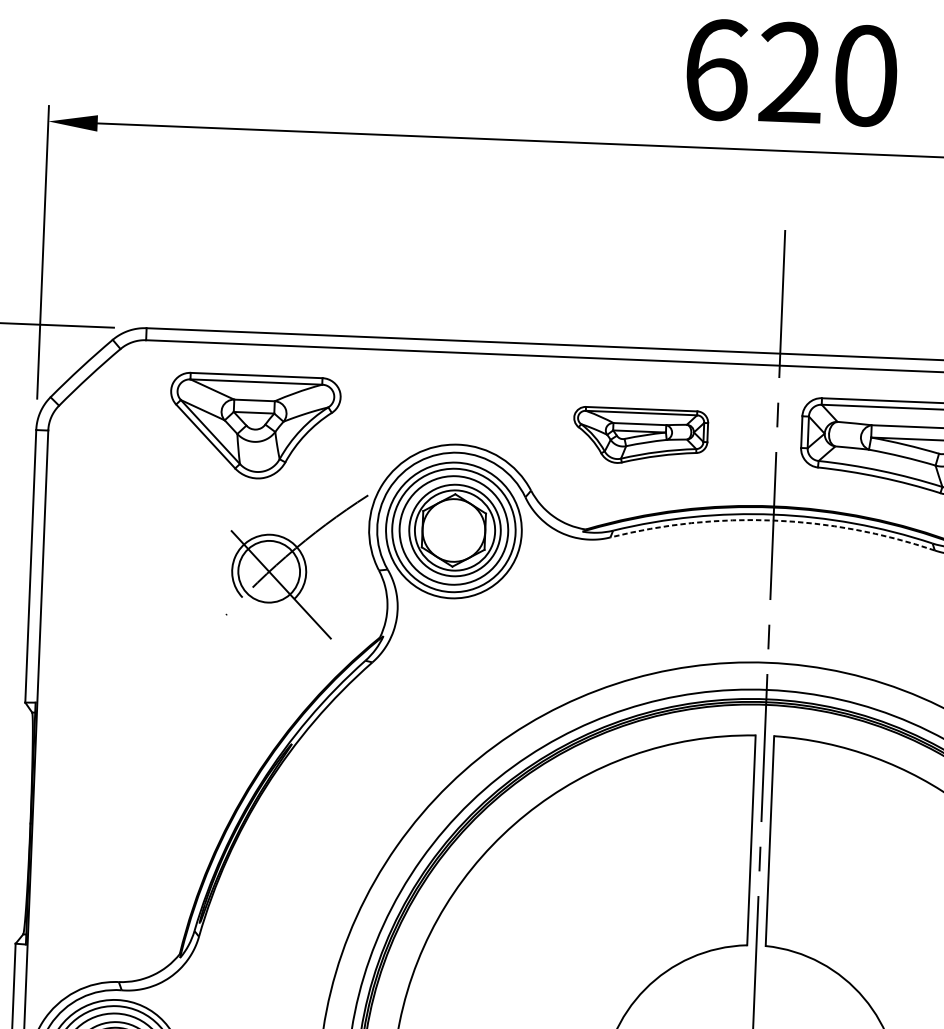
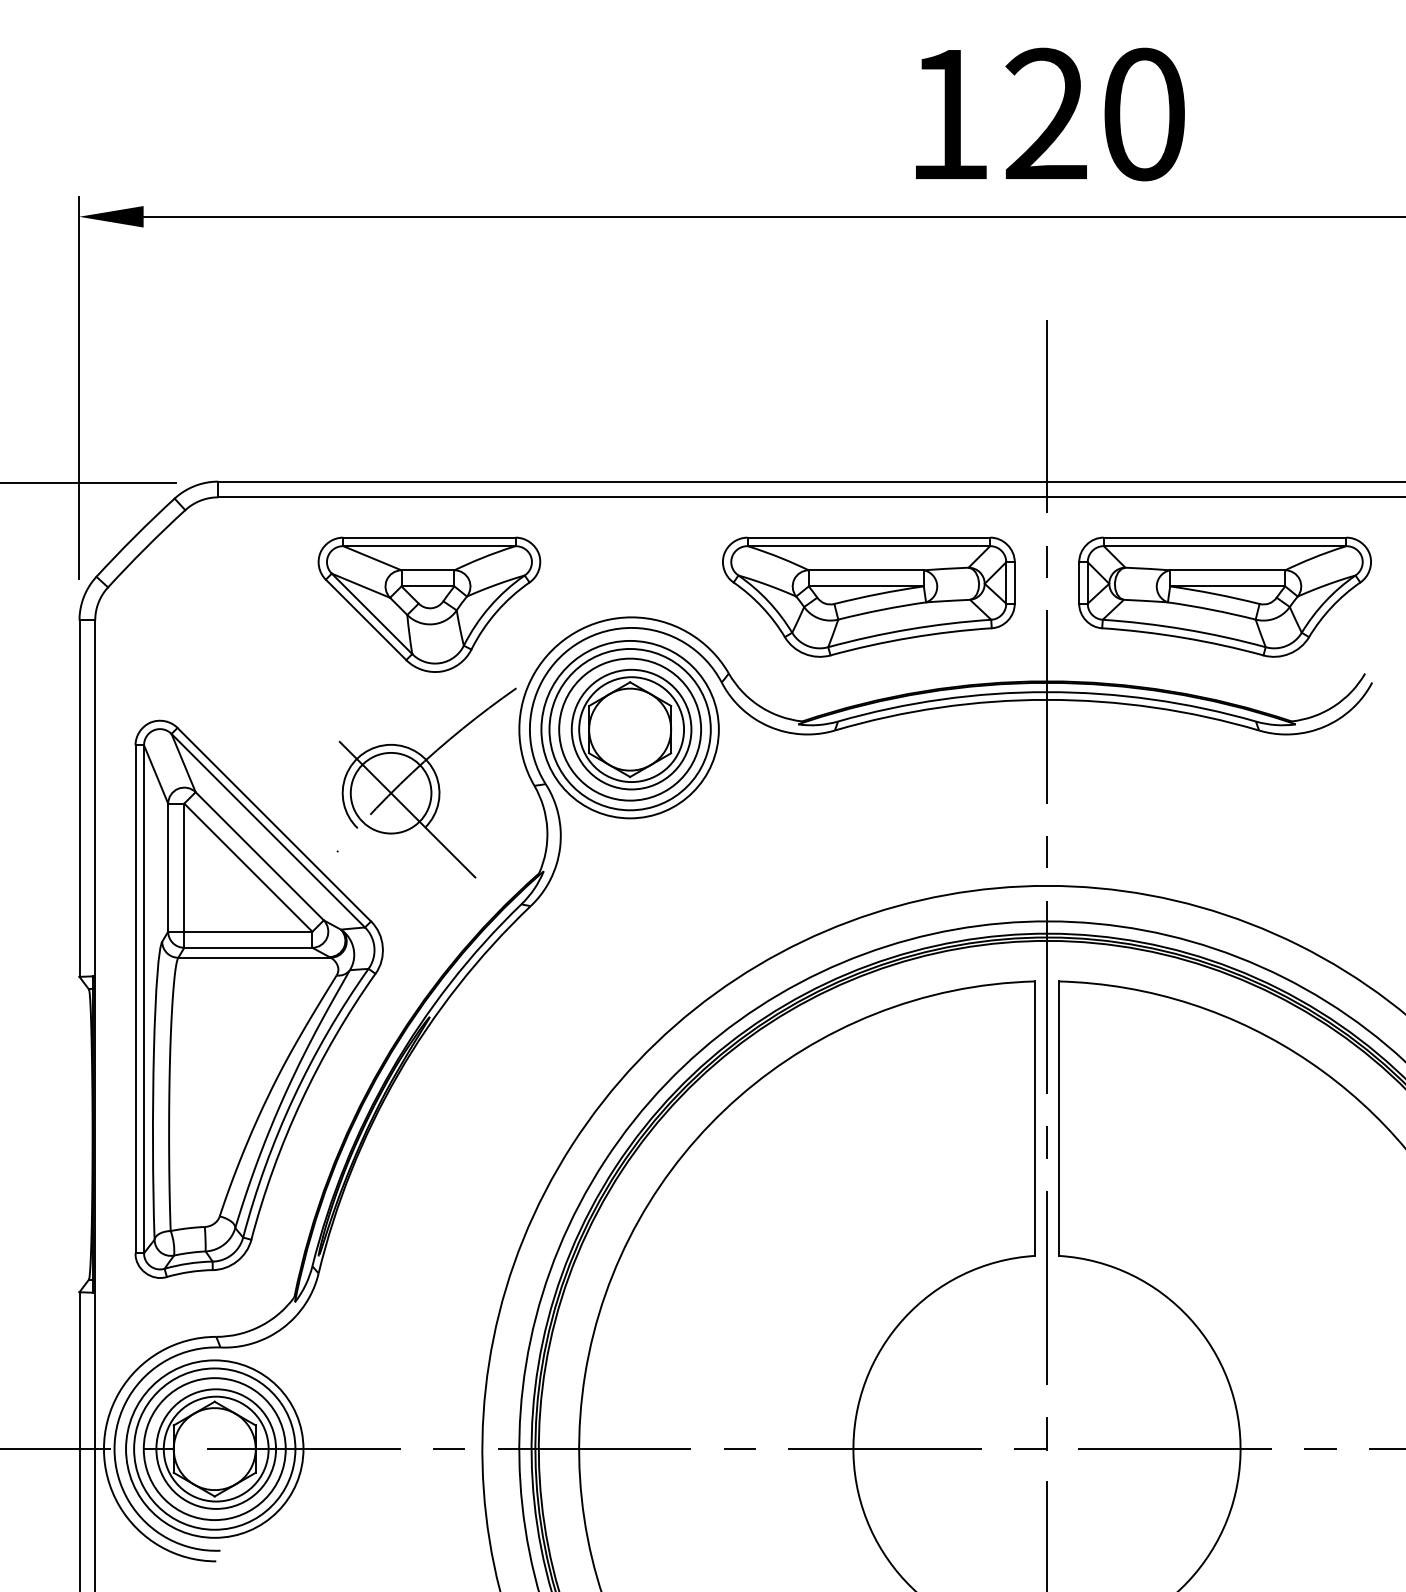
text: (717, 69) -> (950, 114), 620 -> 120
part: (254, 426) -> (429, 604), moved
part: (640, 436) -> (868, 596), size x1.67
arc: (773, 520) -> (1047, 699), dashed -> solid
part: (161, 724) -> (258, 998), added

